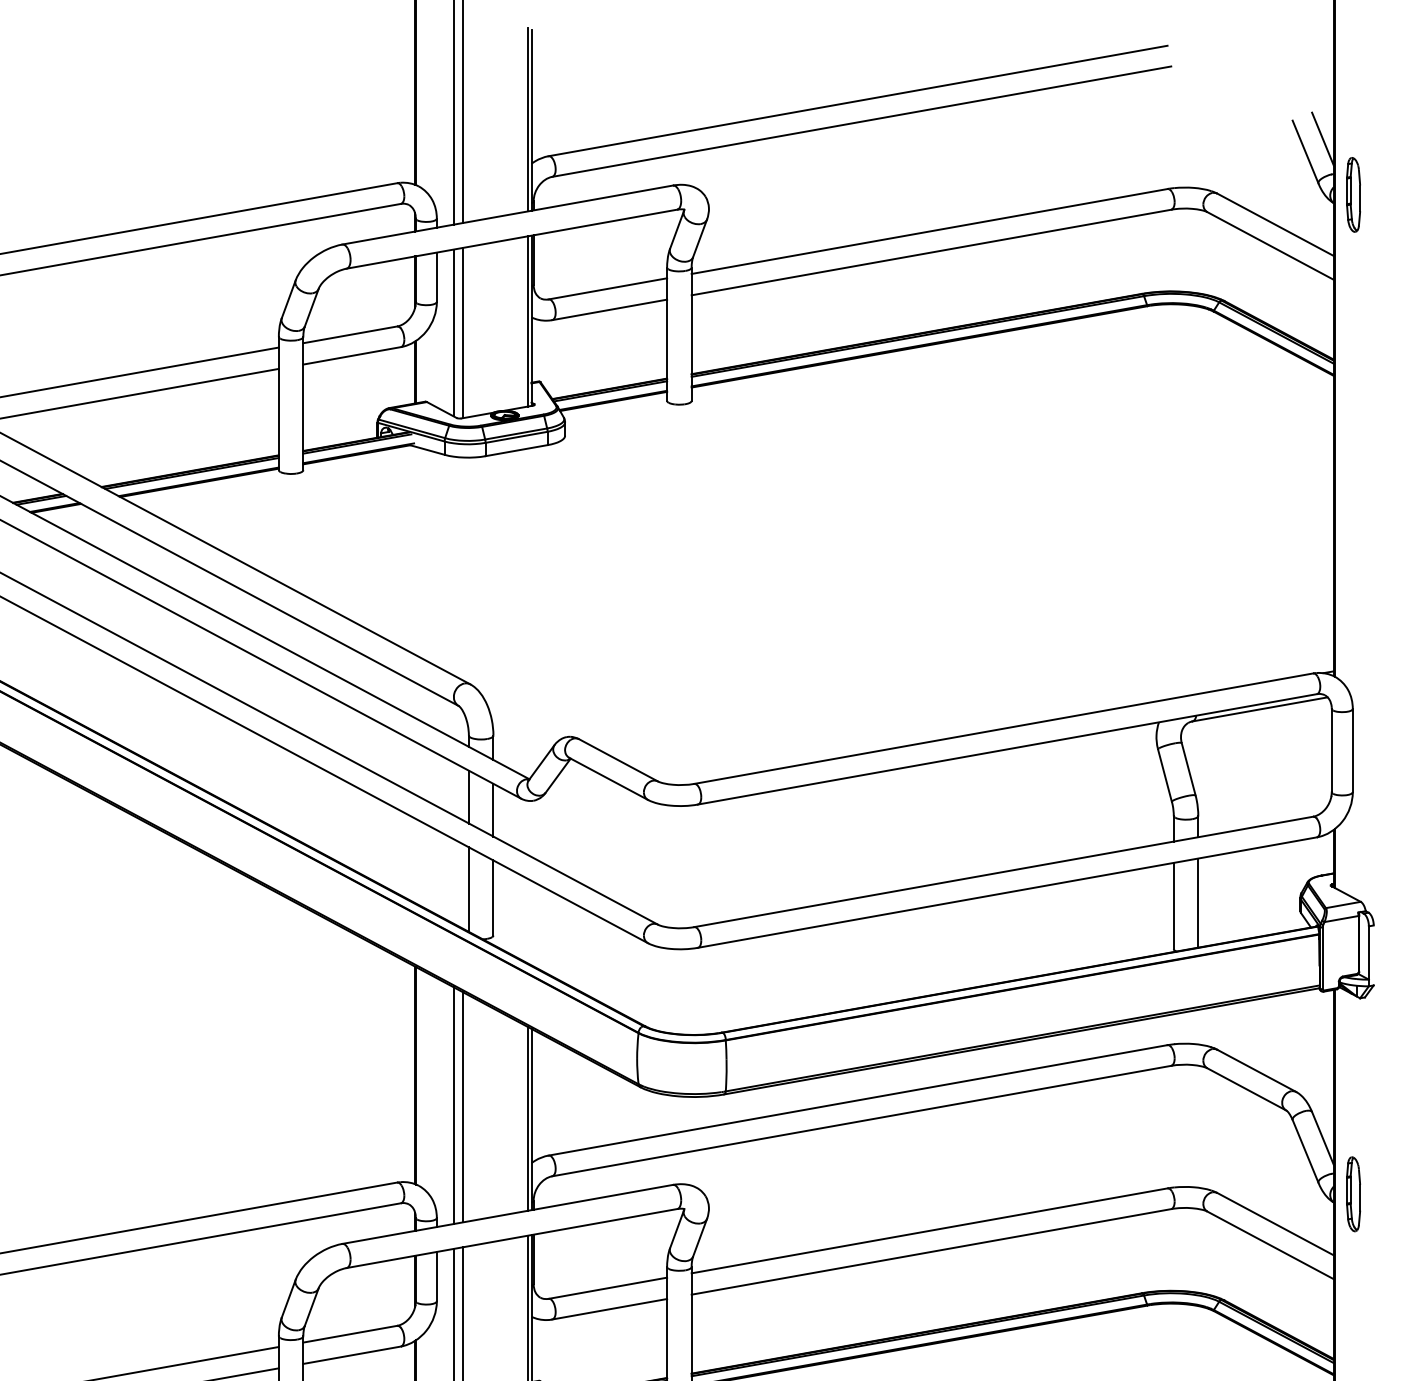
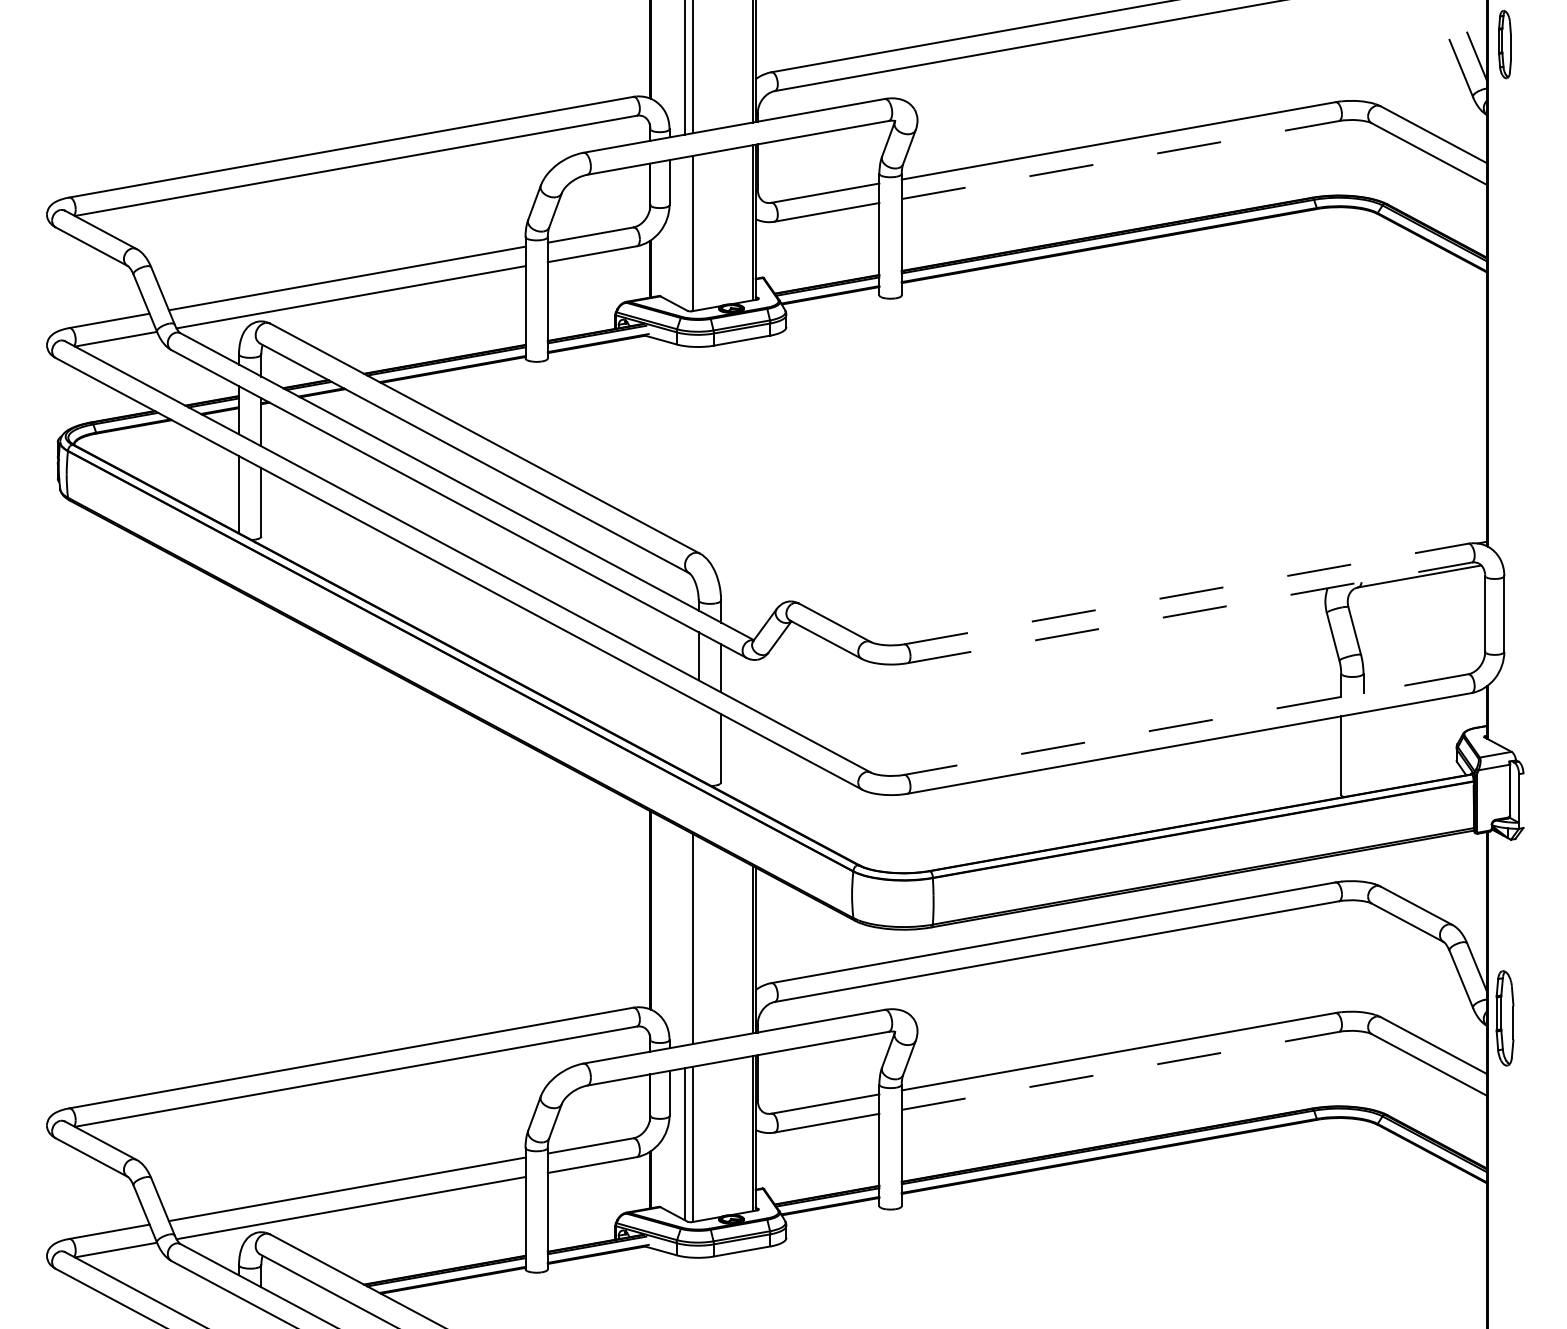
part: (1352, 194) -> (1504, 44), moved
line: (931, 253) -> (1120, 160), solid -> dashed
line: (453, 333) -> (684, 233), removed
line: (1004, 729) -> (1186, 594), solid -> dashed
line: (1007, 748) -> (1189, 612), solid -> dashed
line: (1004, 871) -> (1186, 724), solid -> dashed
line: (468, 889) -> (698, 740), removed
line: (1198, 902) -> (1363, 752), removed
line: (453, 1105) -> (684, 937), removed
part: (1352, 1194) -> (1504, 1018), size x1.4
line: (931, 1251) -> (1120, 1070), solid -> dashed

